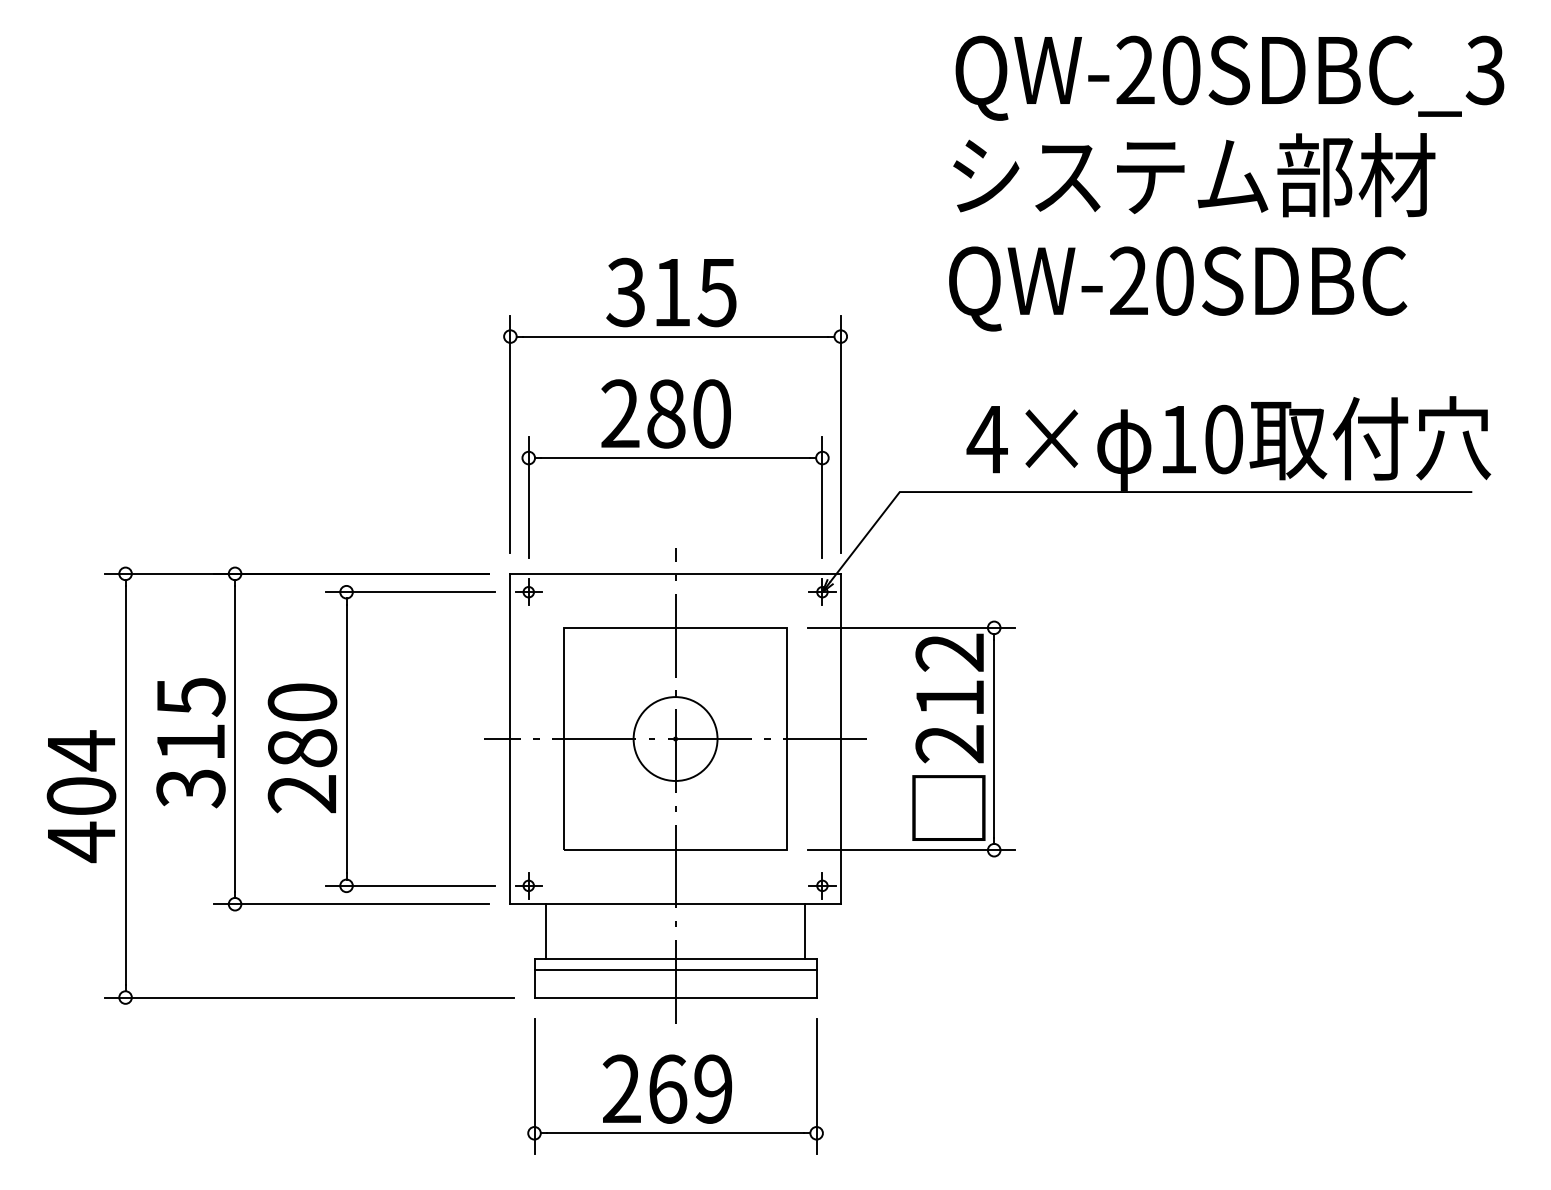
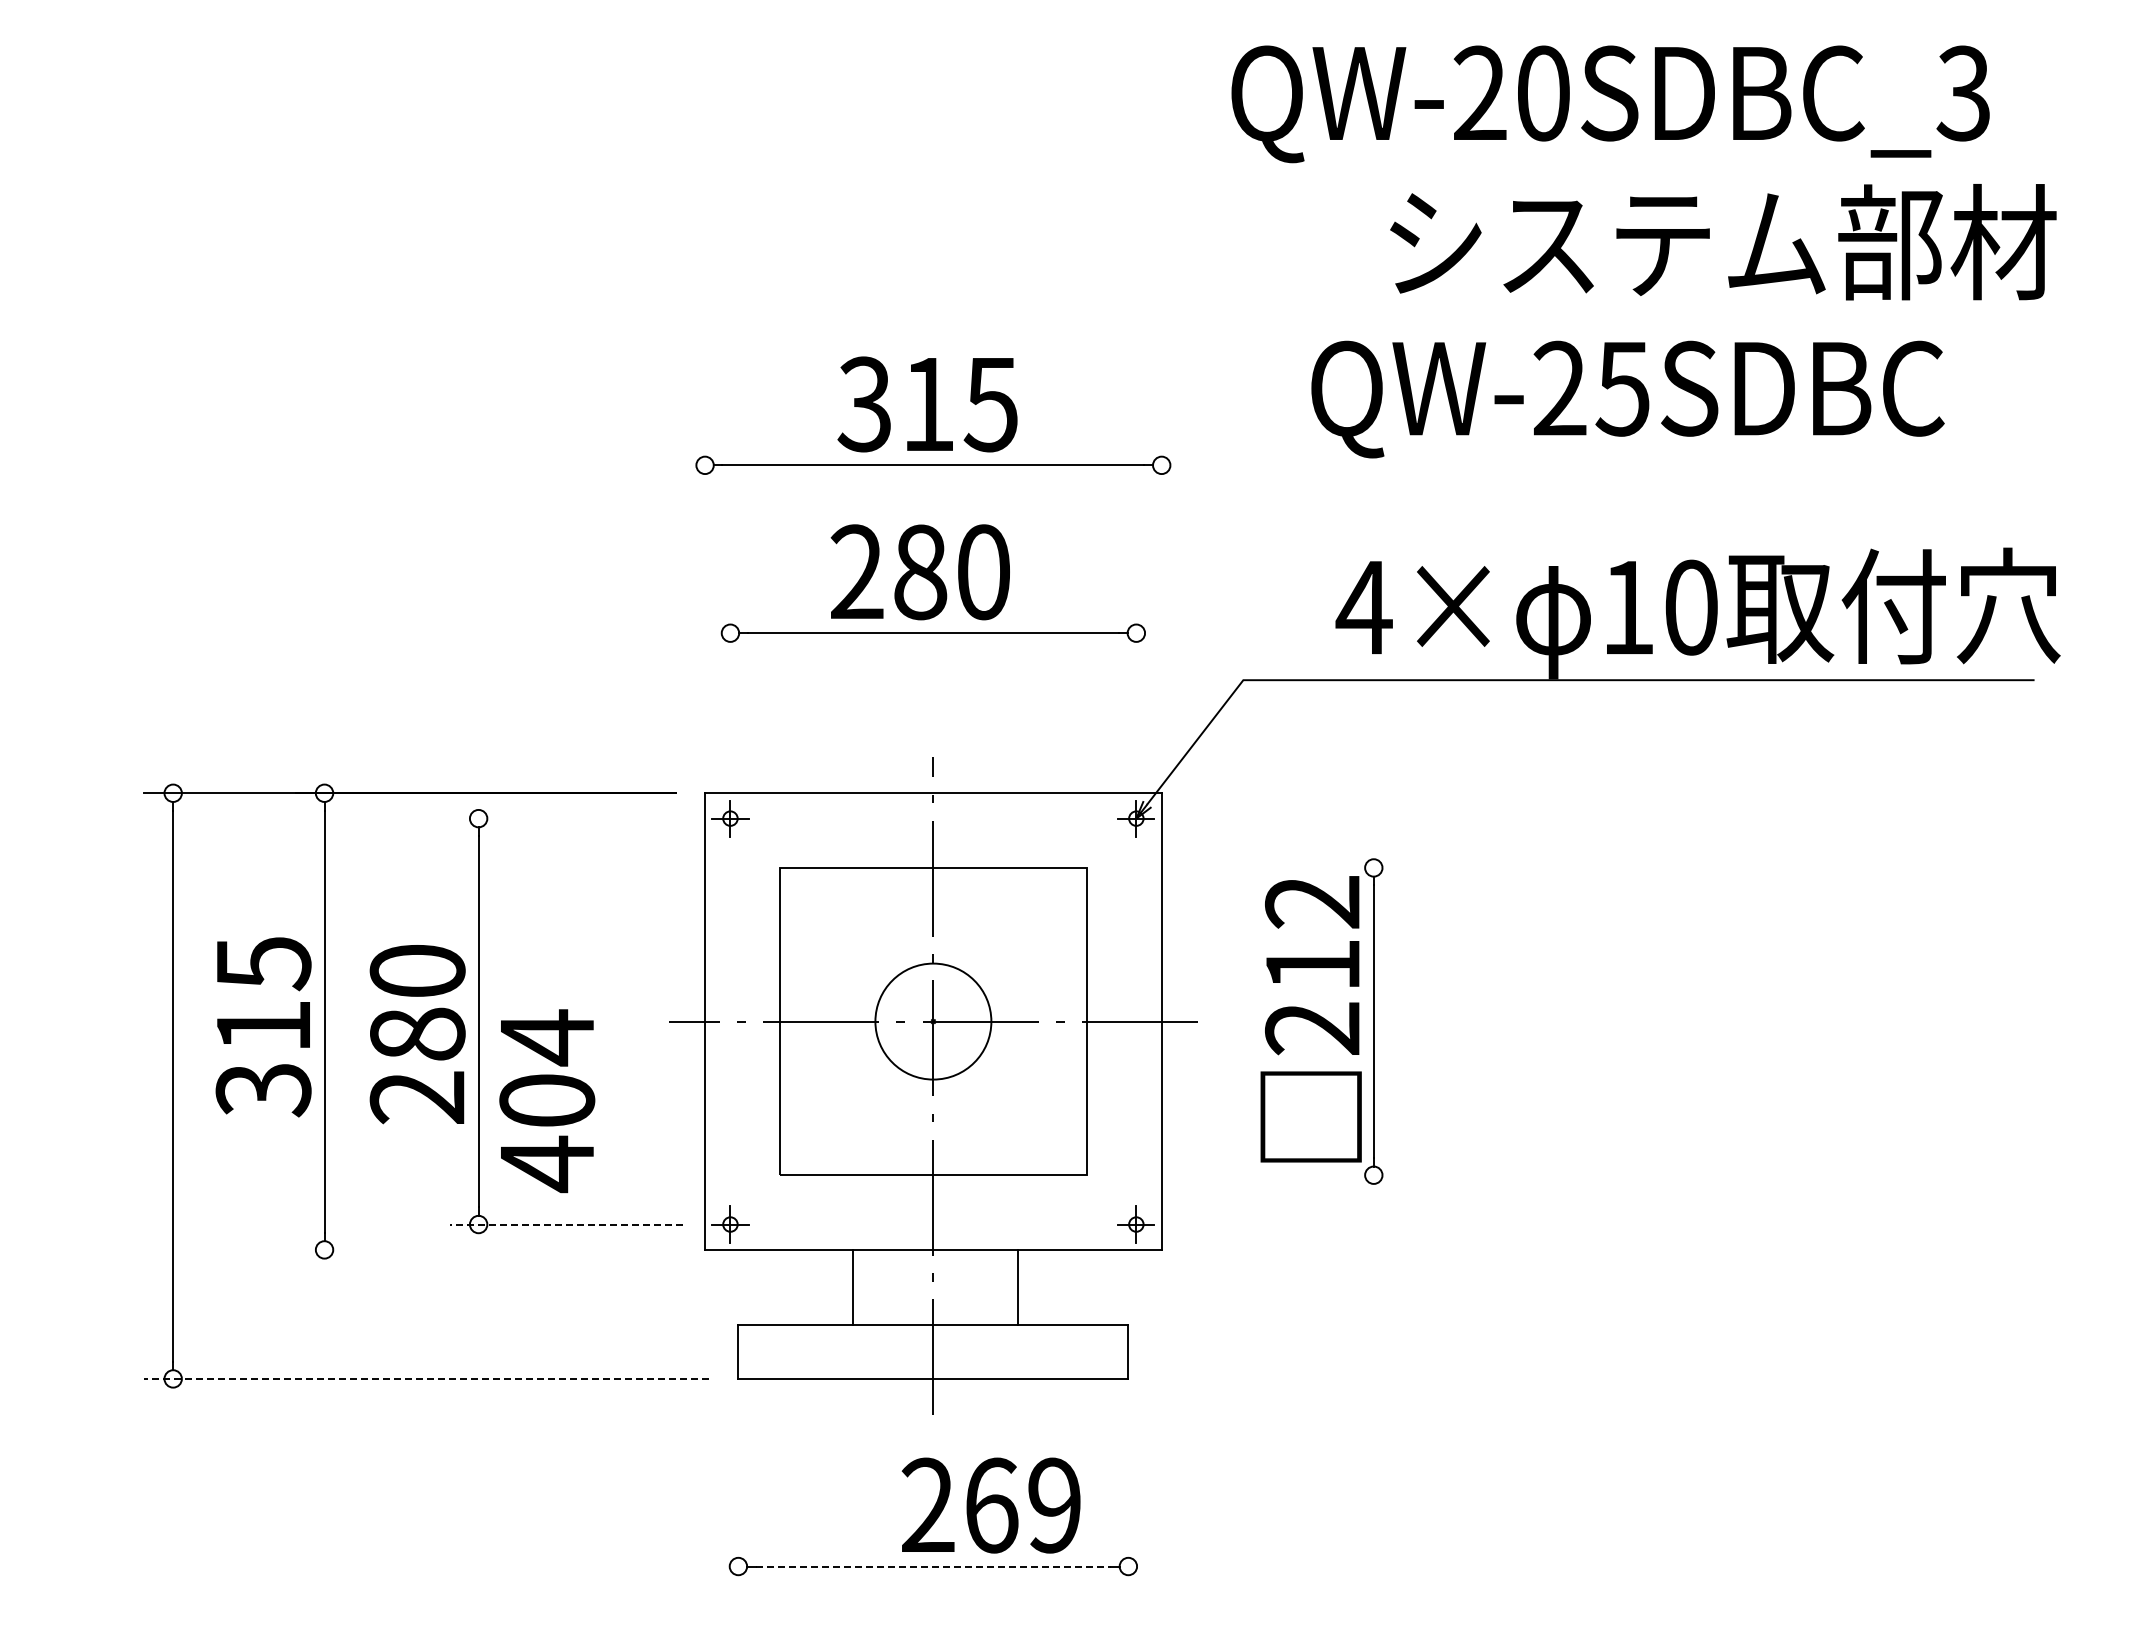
text: (1229, 78) -> (1610, 104), moved
text: (1194, 175) -> (1723, 242), moved
text: (1174, 281) -> (1622, 388), QW-20SDBC -> QW-25SDBC
line: (510, 434) -> (705, 600), removed
line: (840, 434) -> (1161, 600), removed
line: (528, 497) -> (730, 687), removed
line: (822, 497) -> (1136, 687), removed
line: (410, 592) -> (566, 818), removed
line: (911, 627) -> (1259, 867), removed
text: (81, 796) -> (547, 1101), moved
line: (911, 850) -> (1259, 1175), removed
line: (410, 885) -> (566, 1224), solid -> dashed
line: (351, 903) -> (485, 1249), removed
line: (546, 931) -> (853, 1287), moved
line: (805, 931) -> (1018, 1287), moved
line: (675, 969) -> (933, 1340), removed
line: (308, 997) -> (426, 1378), solid -> dashed
line: (534, 1086) -> (738, 1501), removed
line: (816, 1086) -> (1128, 1501), removed
text: (666, 1089) -> (990, 1505), moved
line: (675, 1133) -> (933, 1566), solid -> dashed

